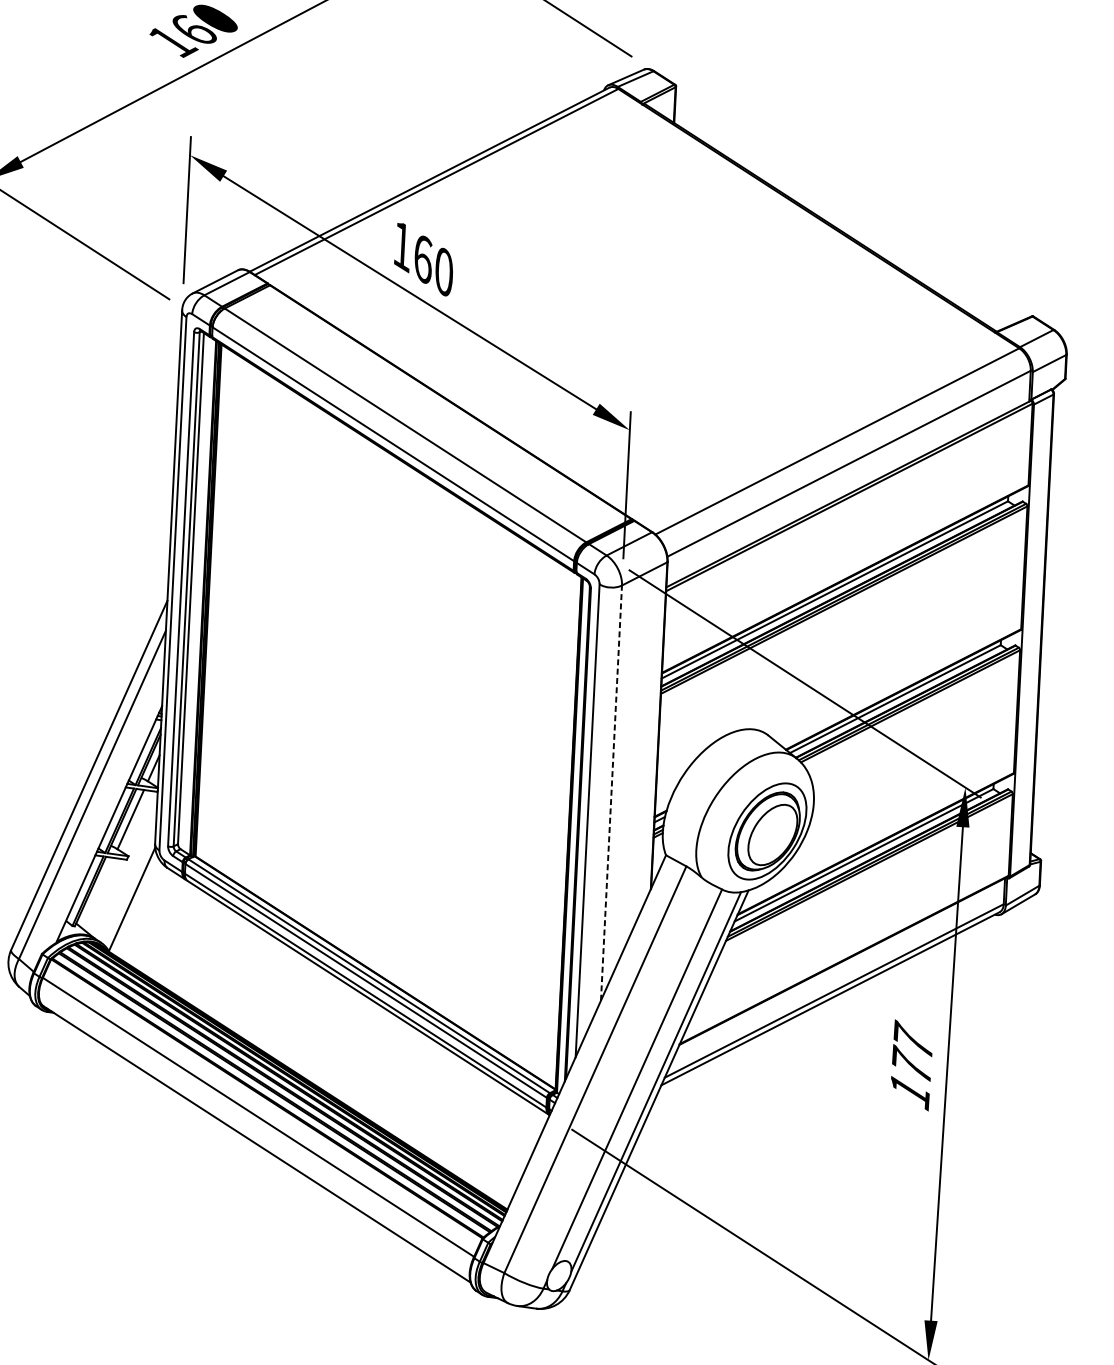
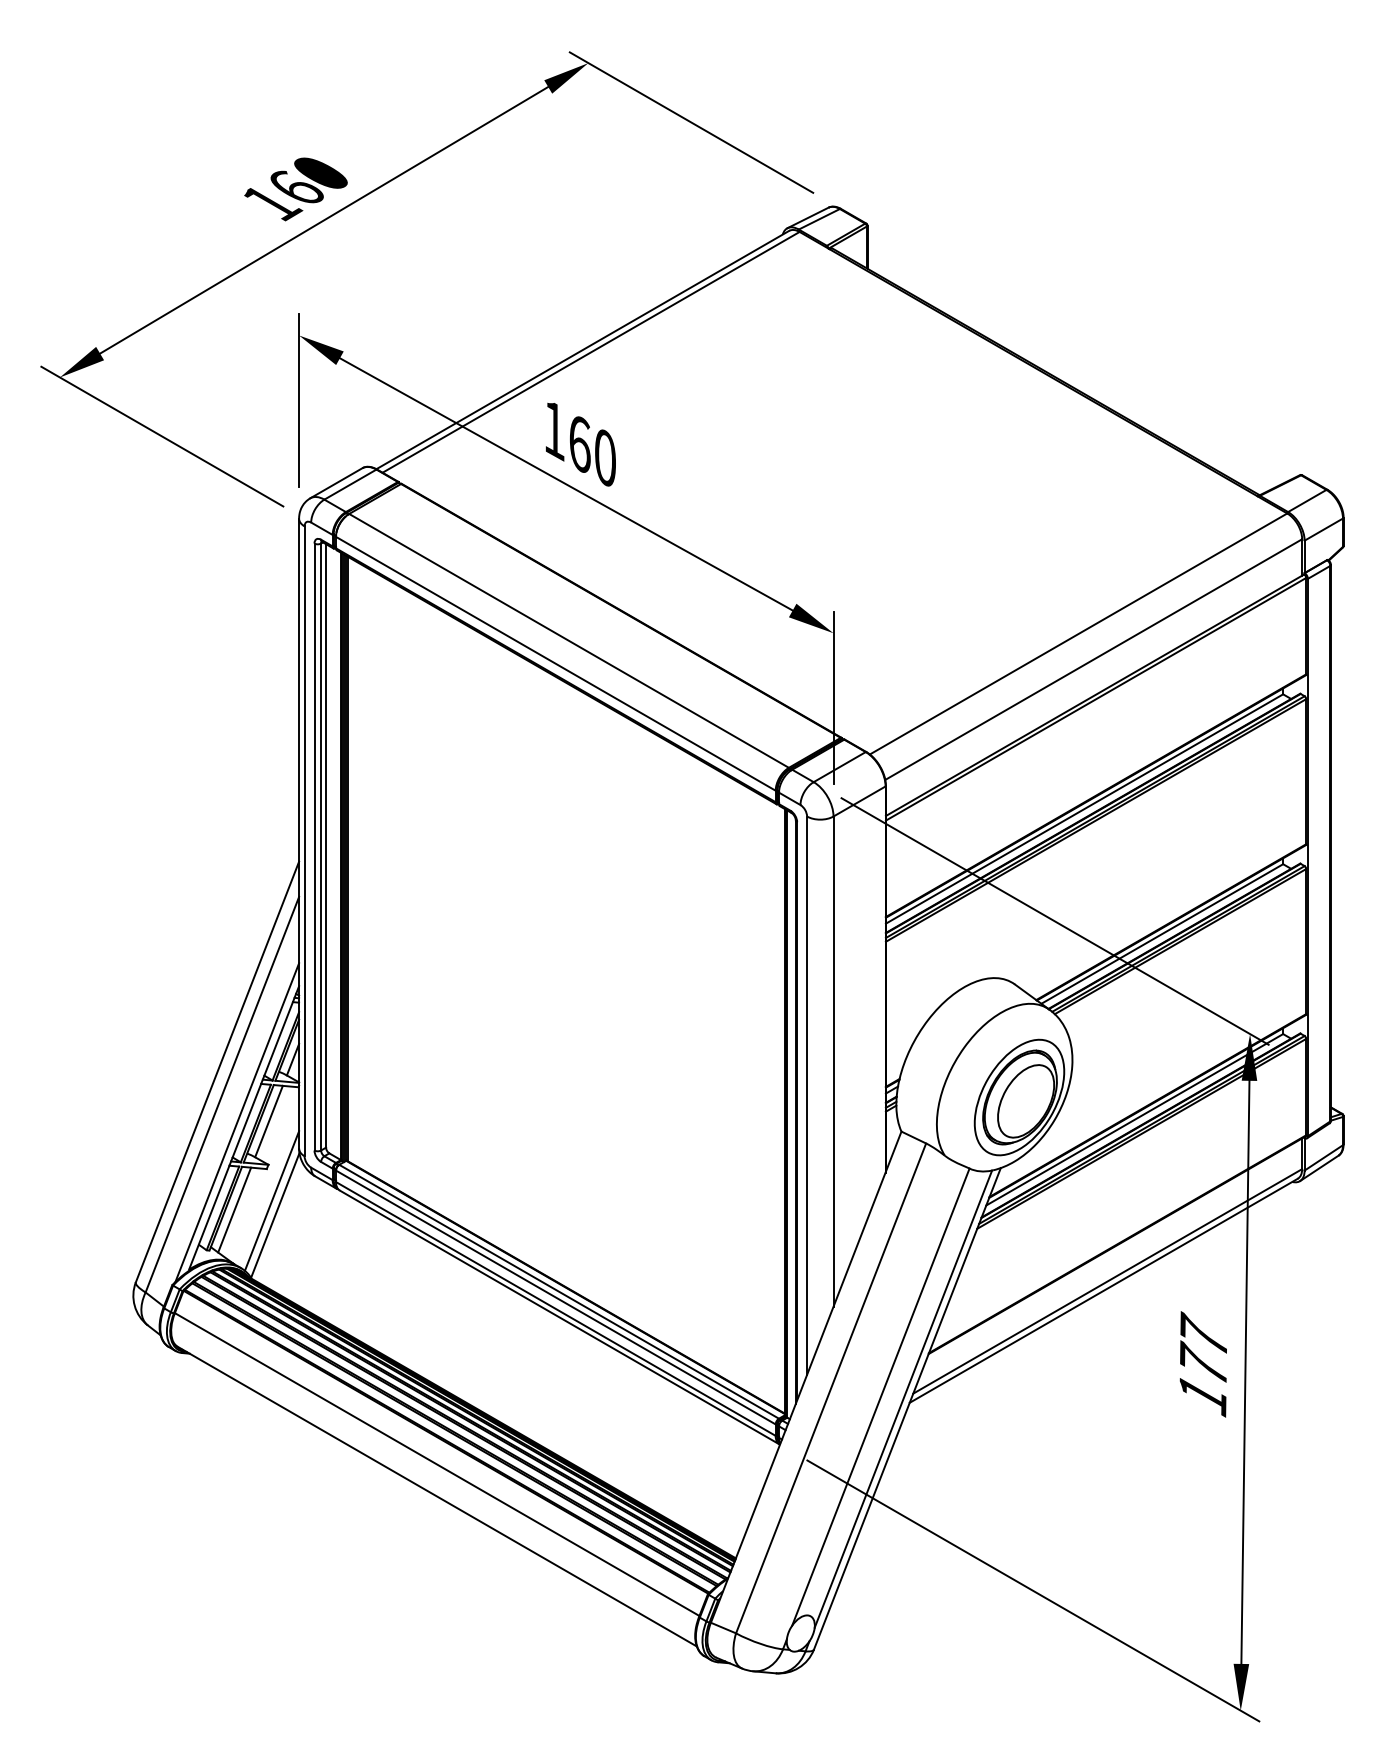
line: (611, 792) -> (833, 1061), dashed -> solid
line: (104, 819) -> (237, 1122), added
line: (129, 886) -> (271, 1200), added
line: (97, 892) -> (234, 1209), added

